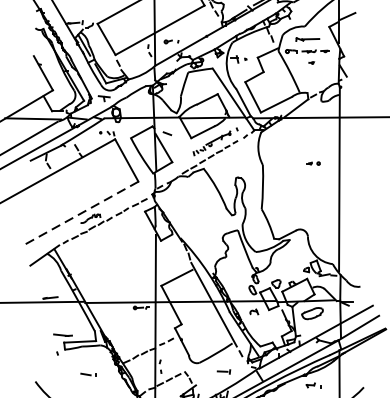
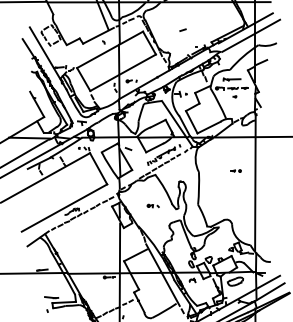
part: (199, 210) -> (152, 205), added
line: (80, 214) -> (64, 208), dashed -> solid

